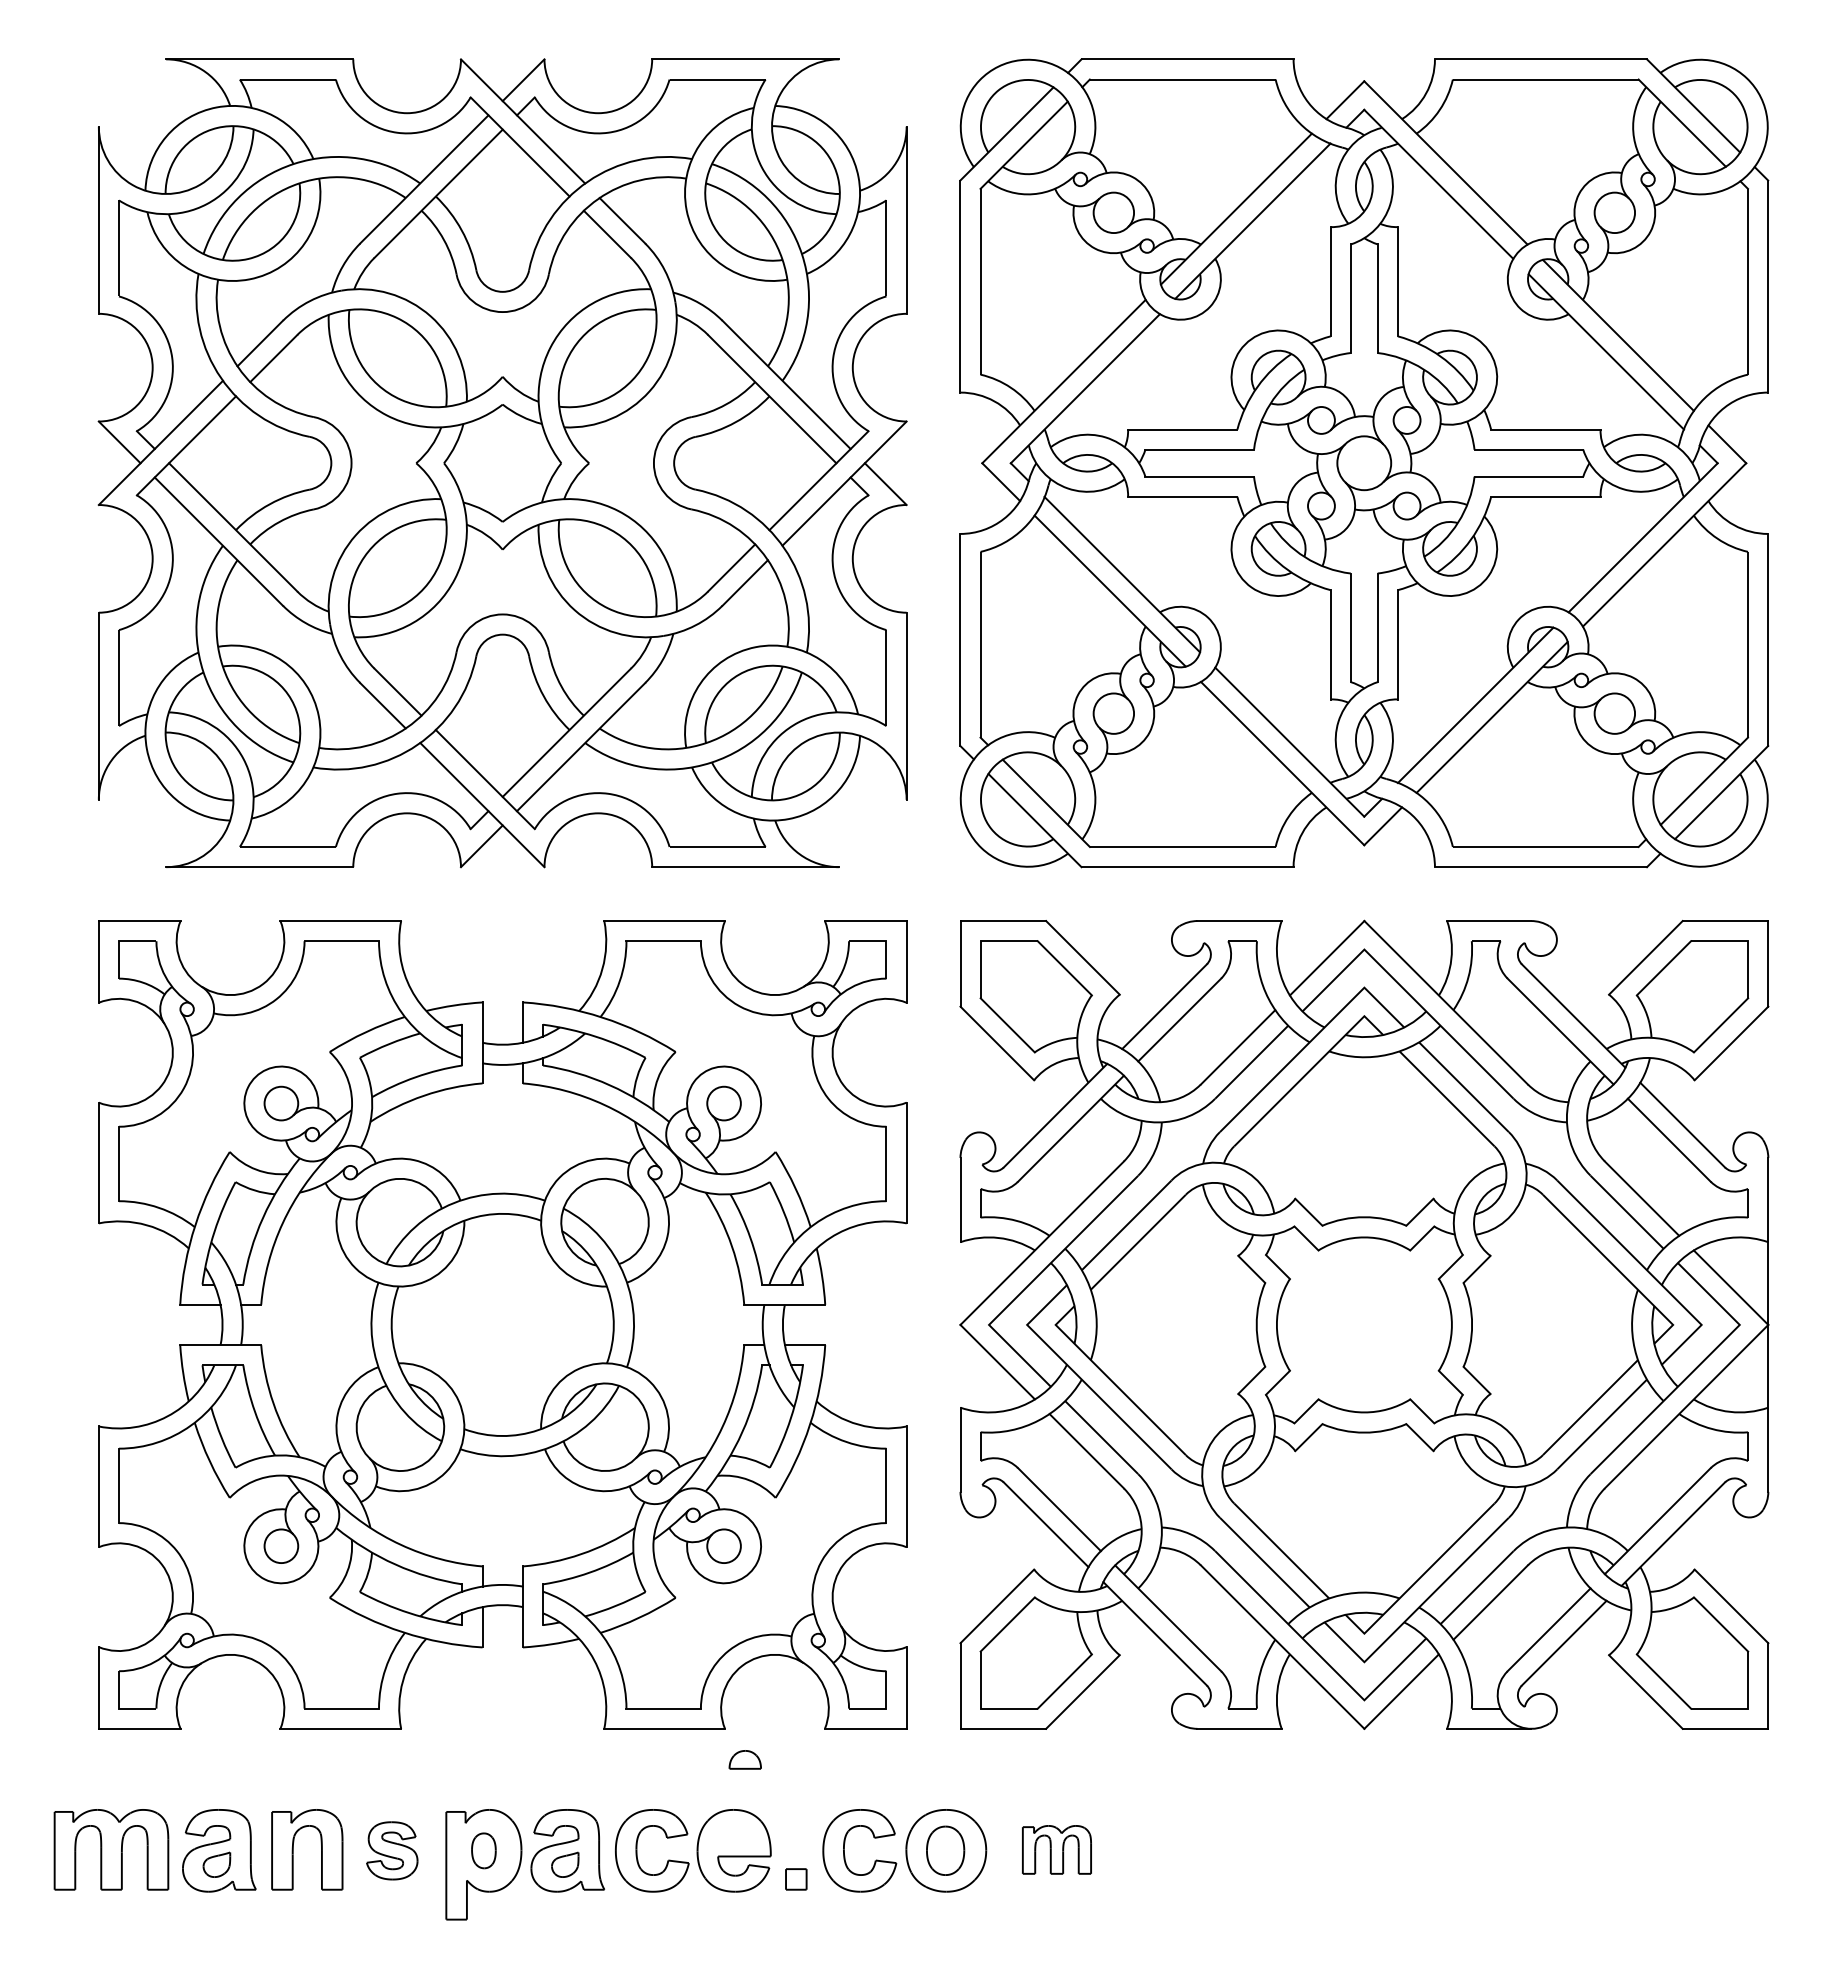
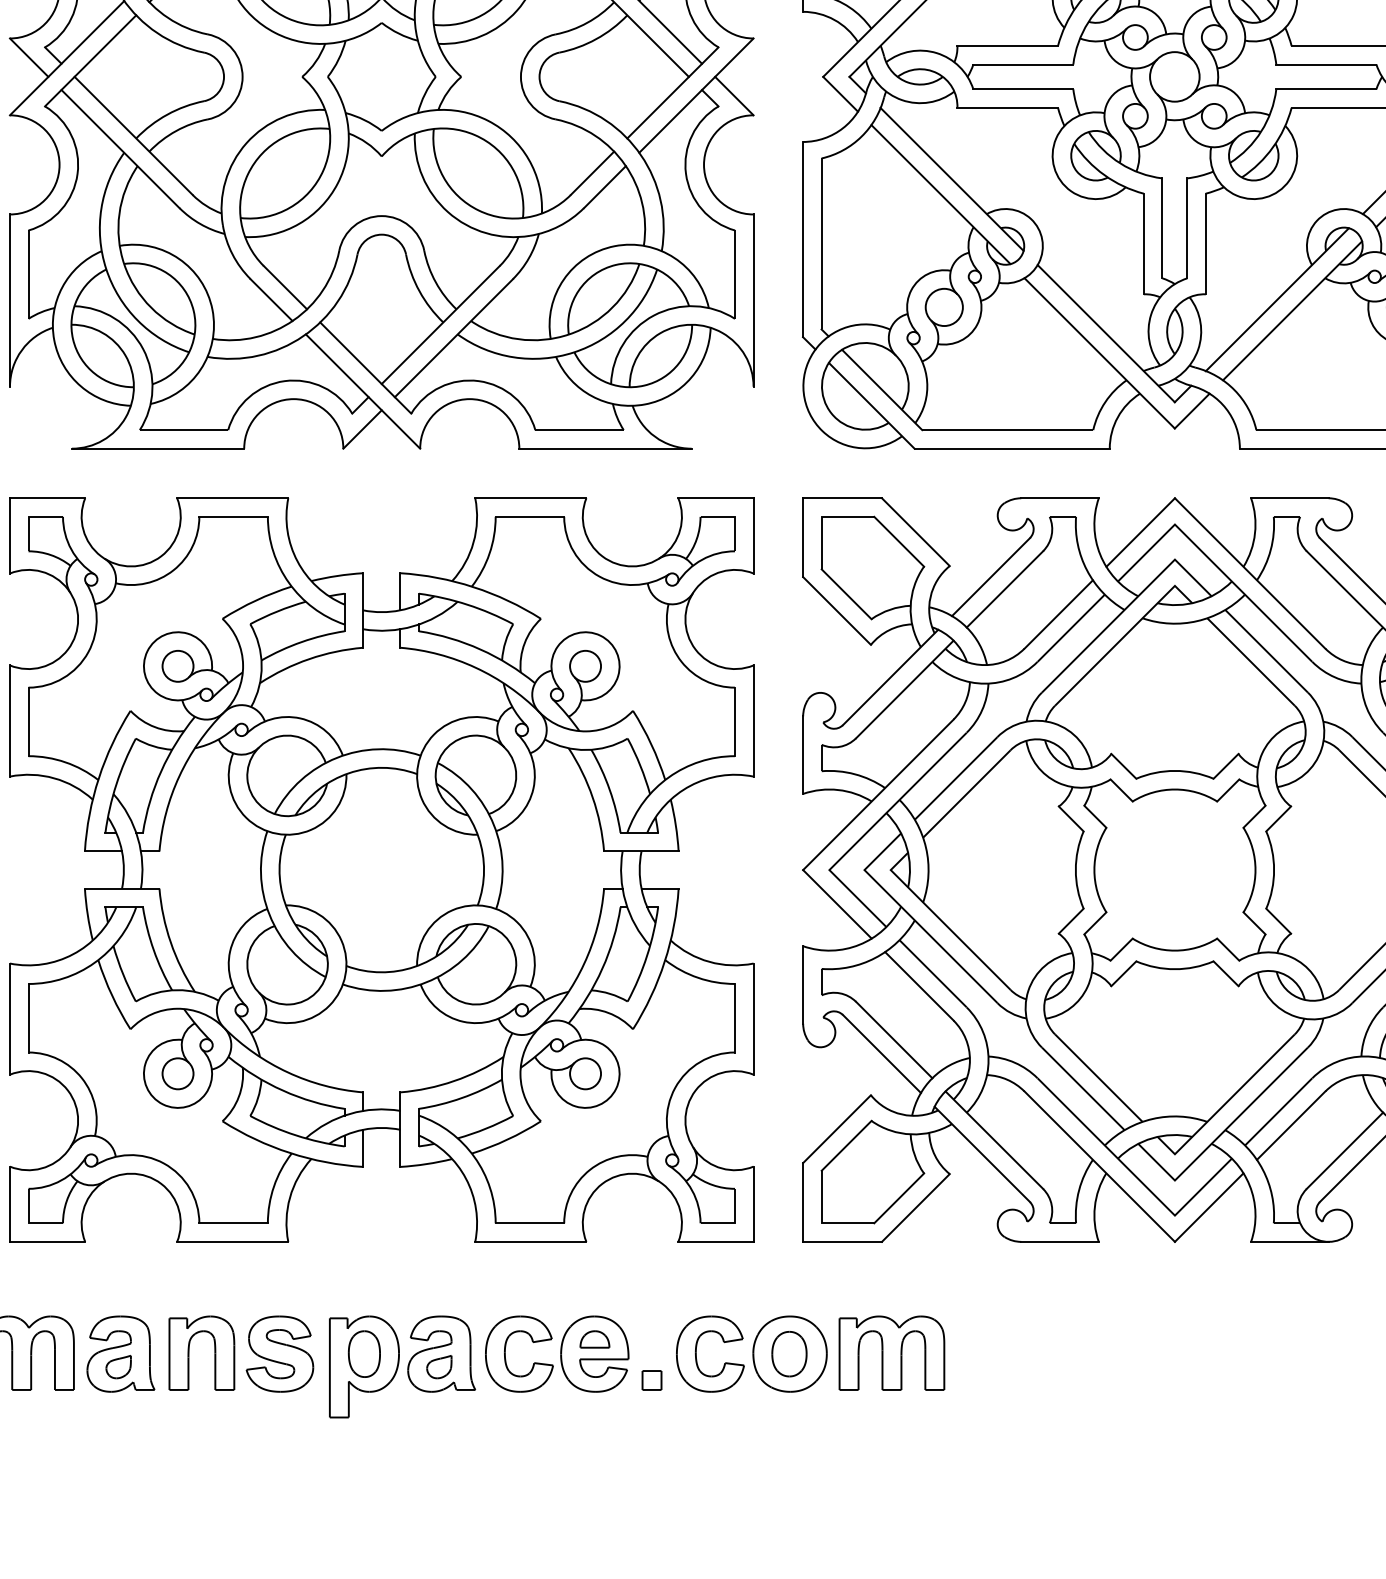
part: (744, 1759) -> (594, 1339), moved
part: (1056, 1849) -> (891, 1352), size x1.67
part: (392, 1850) -> (280, 1353), size x1.43
part: (483, 1850) -> (364, 1353), size x1.43

